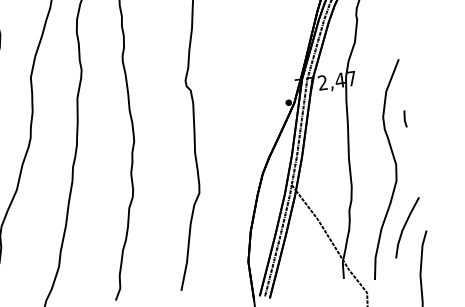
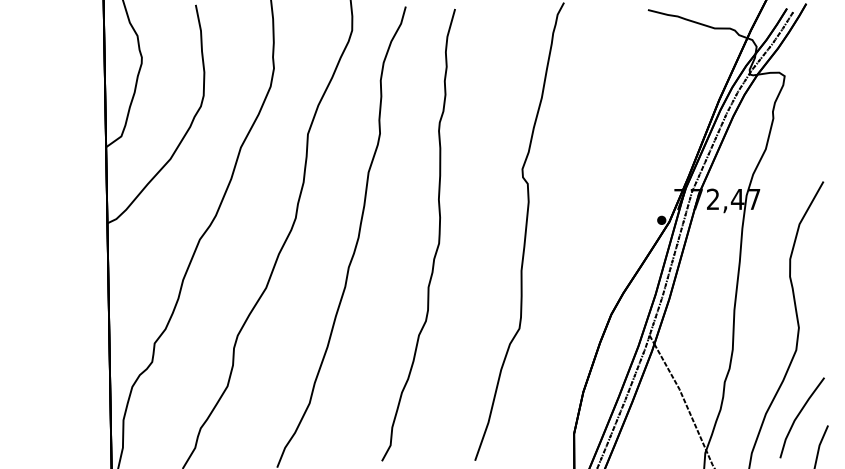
line: (405, 118) -> (820, 265), removed

